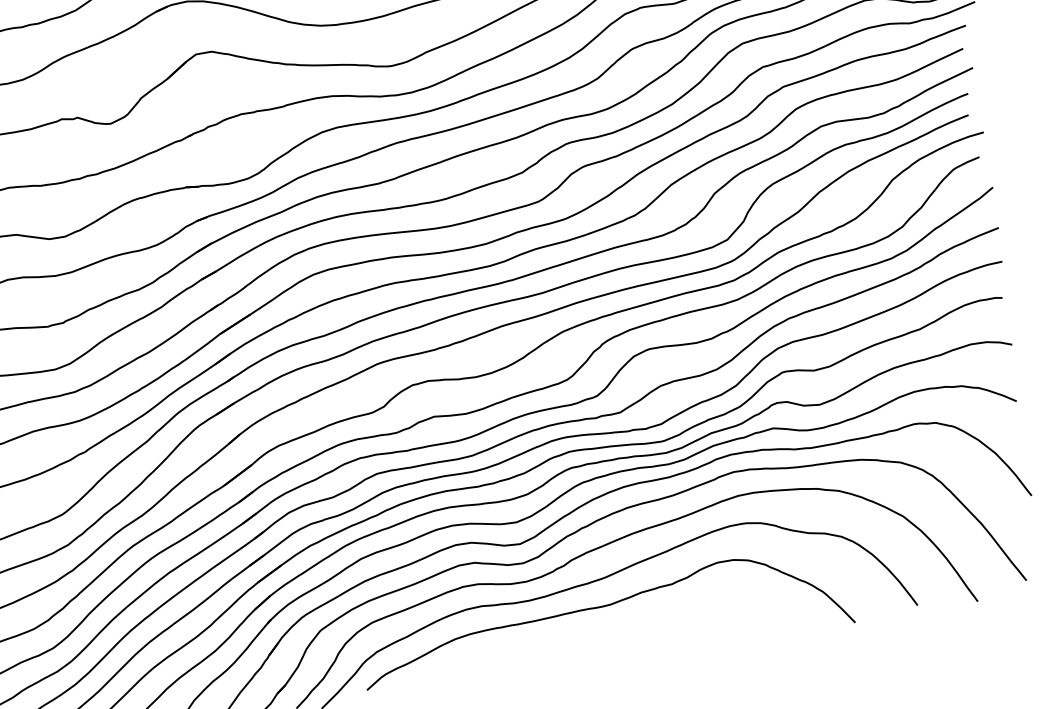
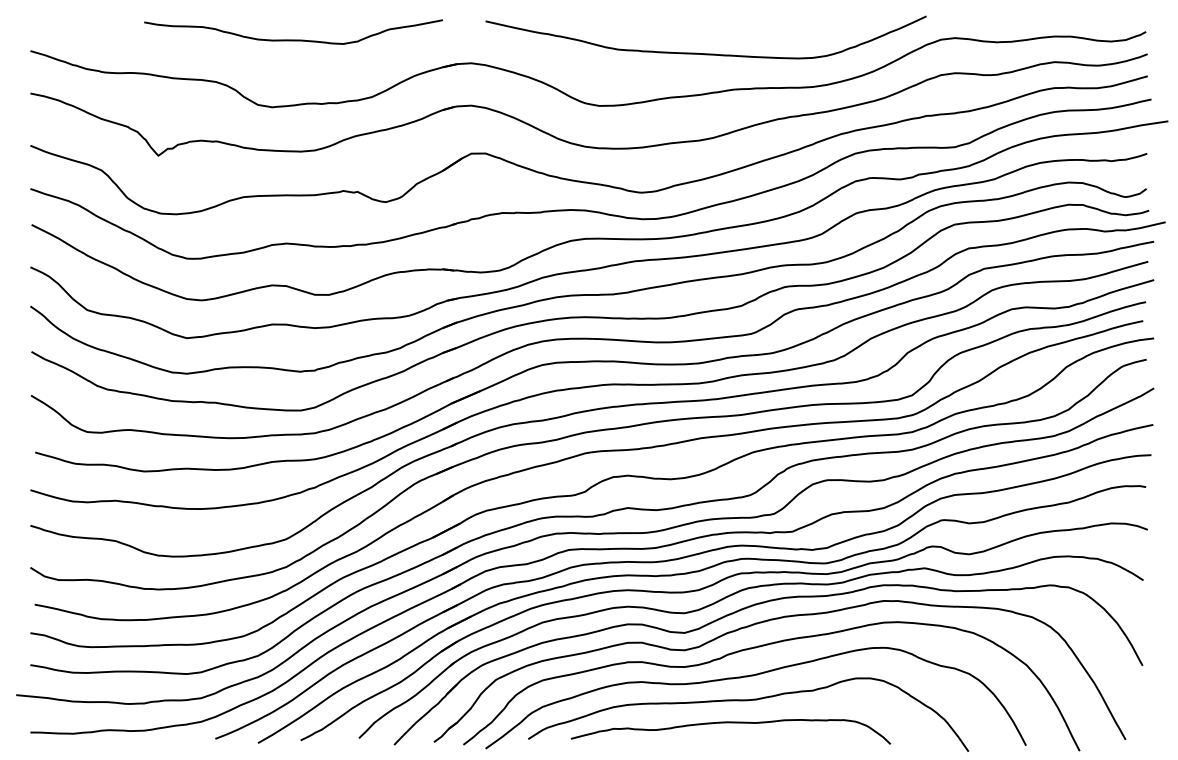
curve: (587, 635) -> (730, 723), added

